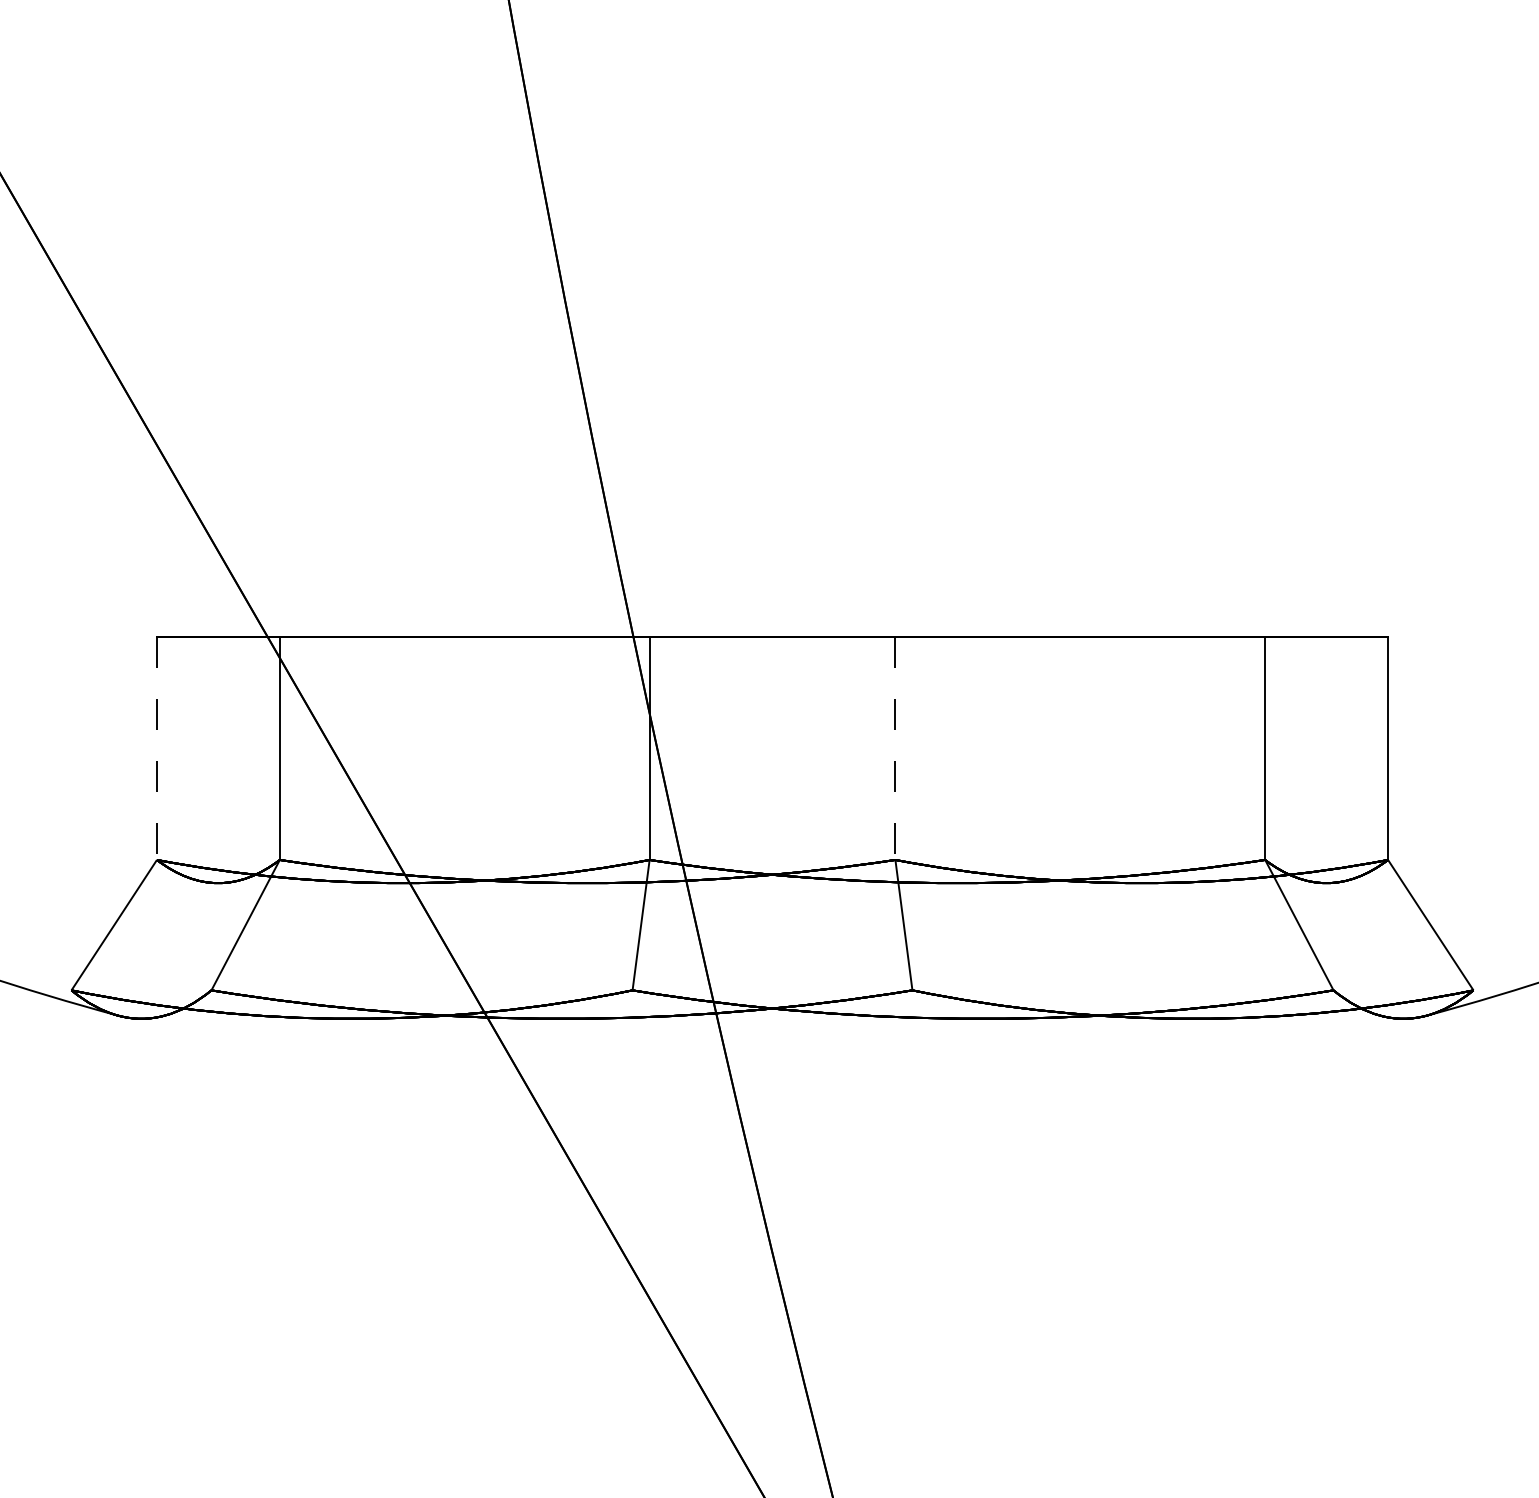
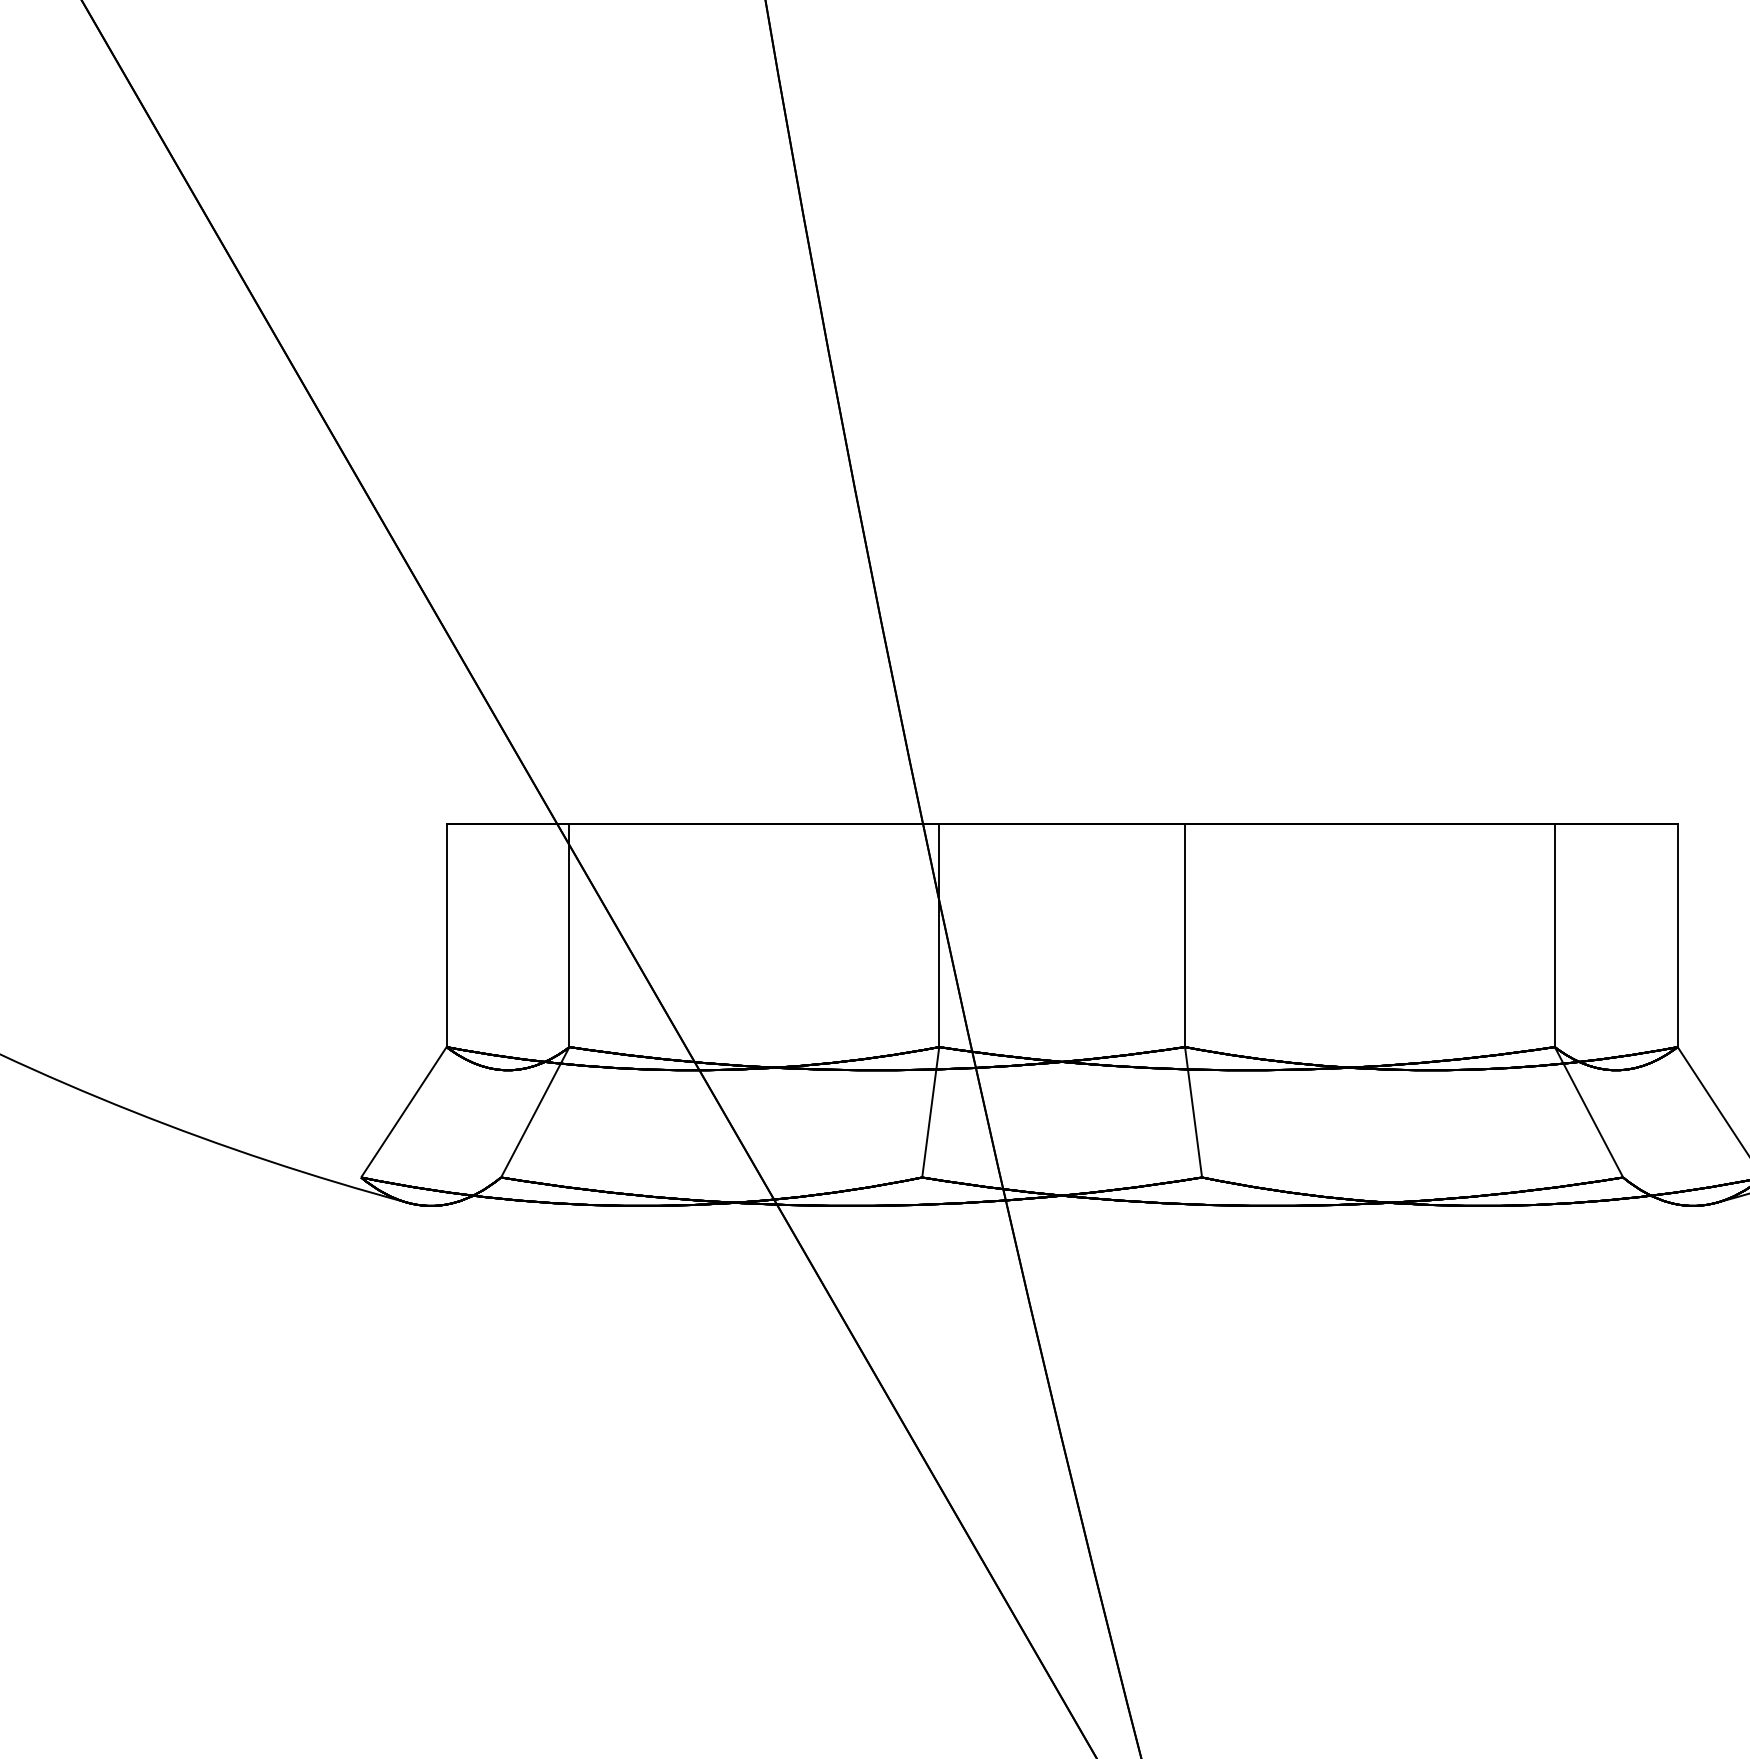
line: (156, 749) -> (446, 936), dashed -> solid
line: (895, 749) -> (1185, 936), dashed -> solid

